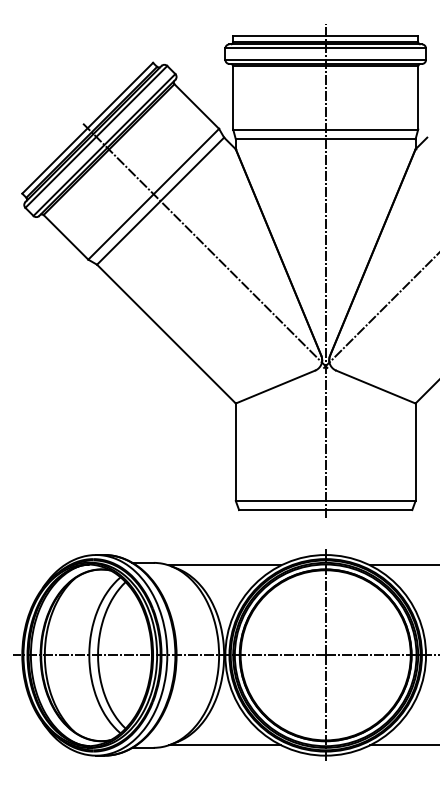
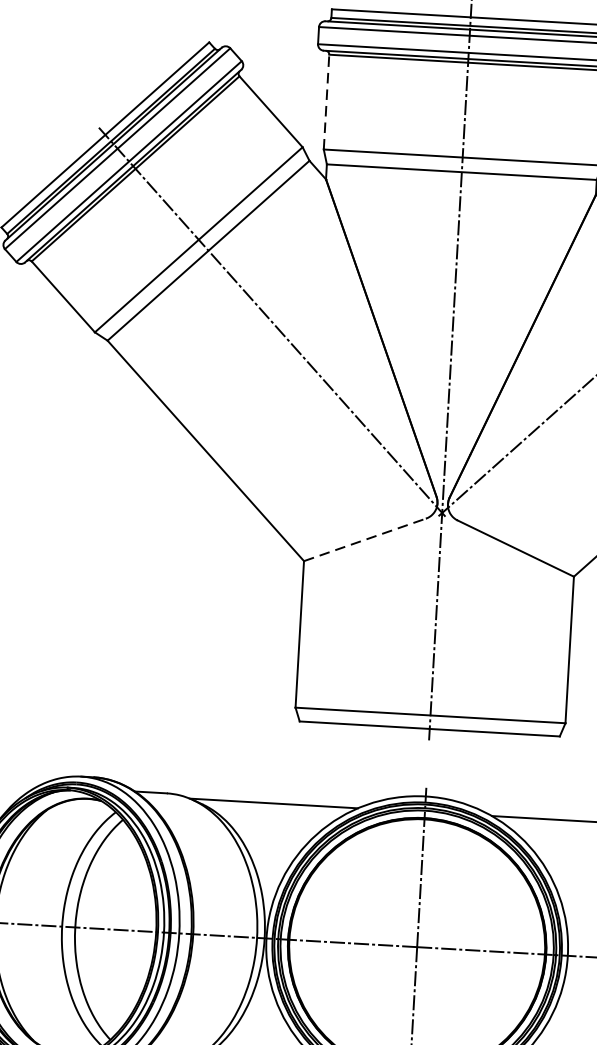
line: (233, 98) -> (326, 102), solid -> dashed
line: (275, 387) -> (364, 540), solid -> dashed

